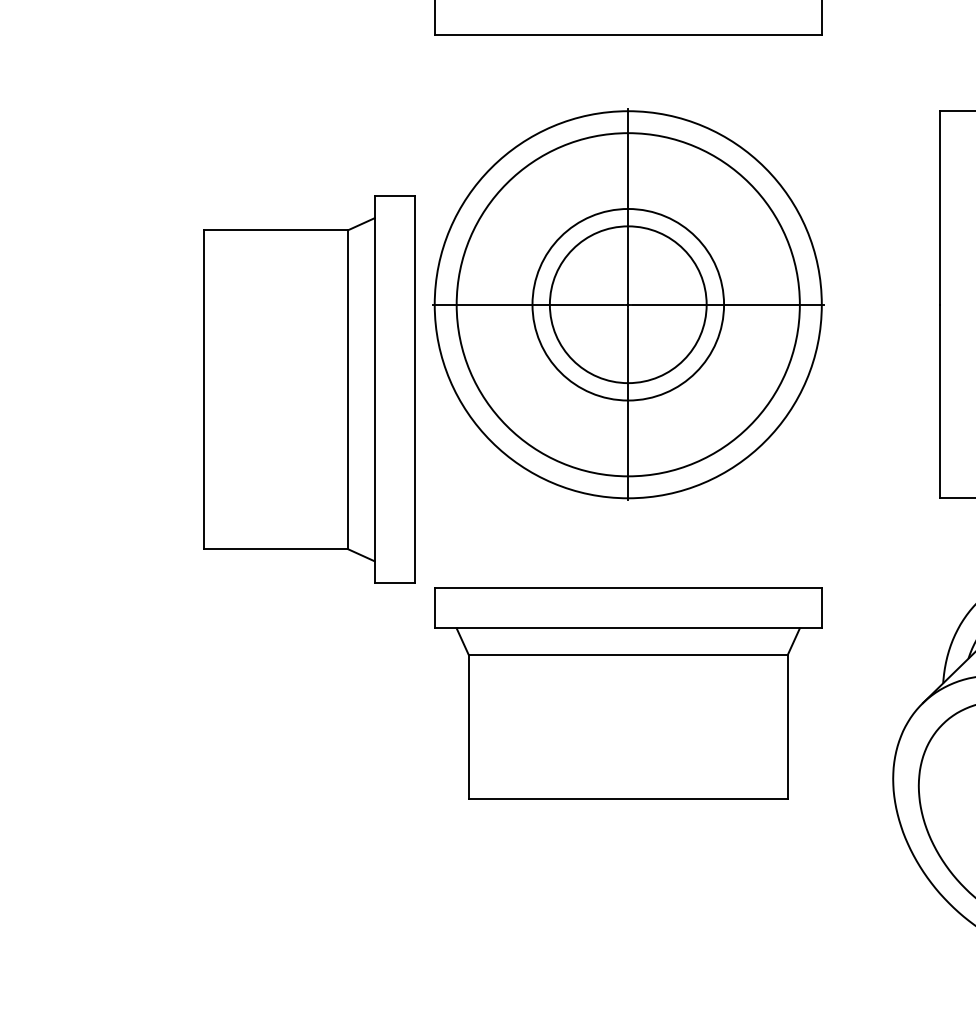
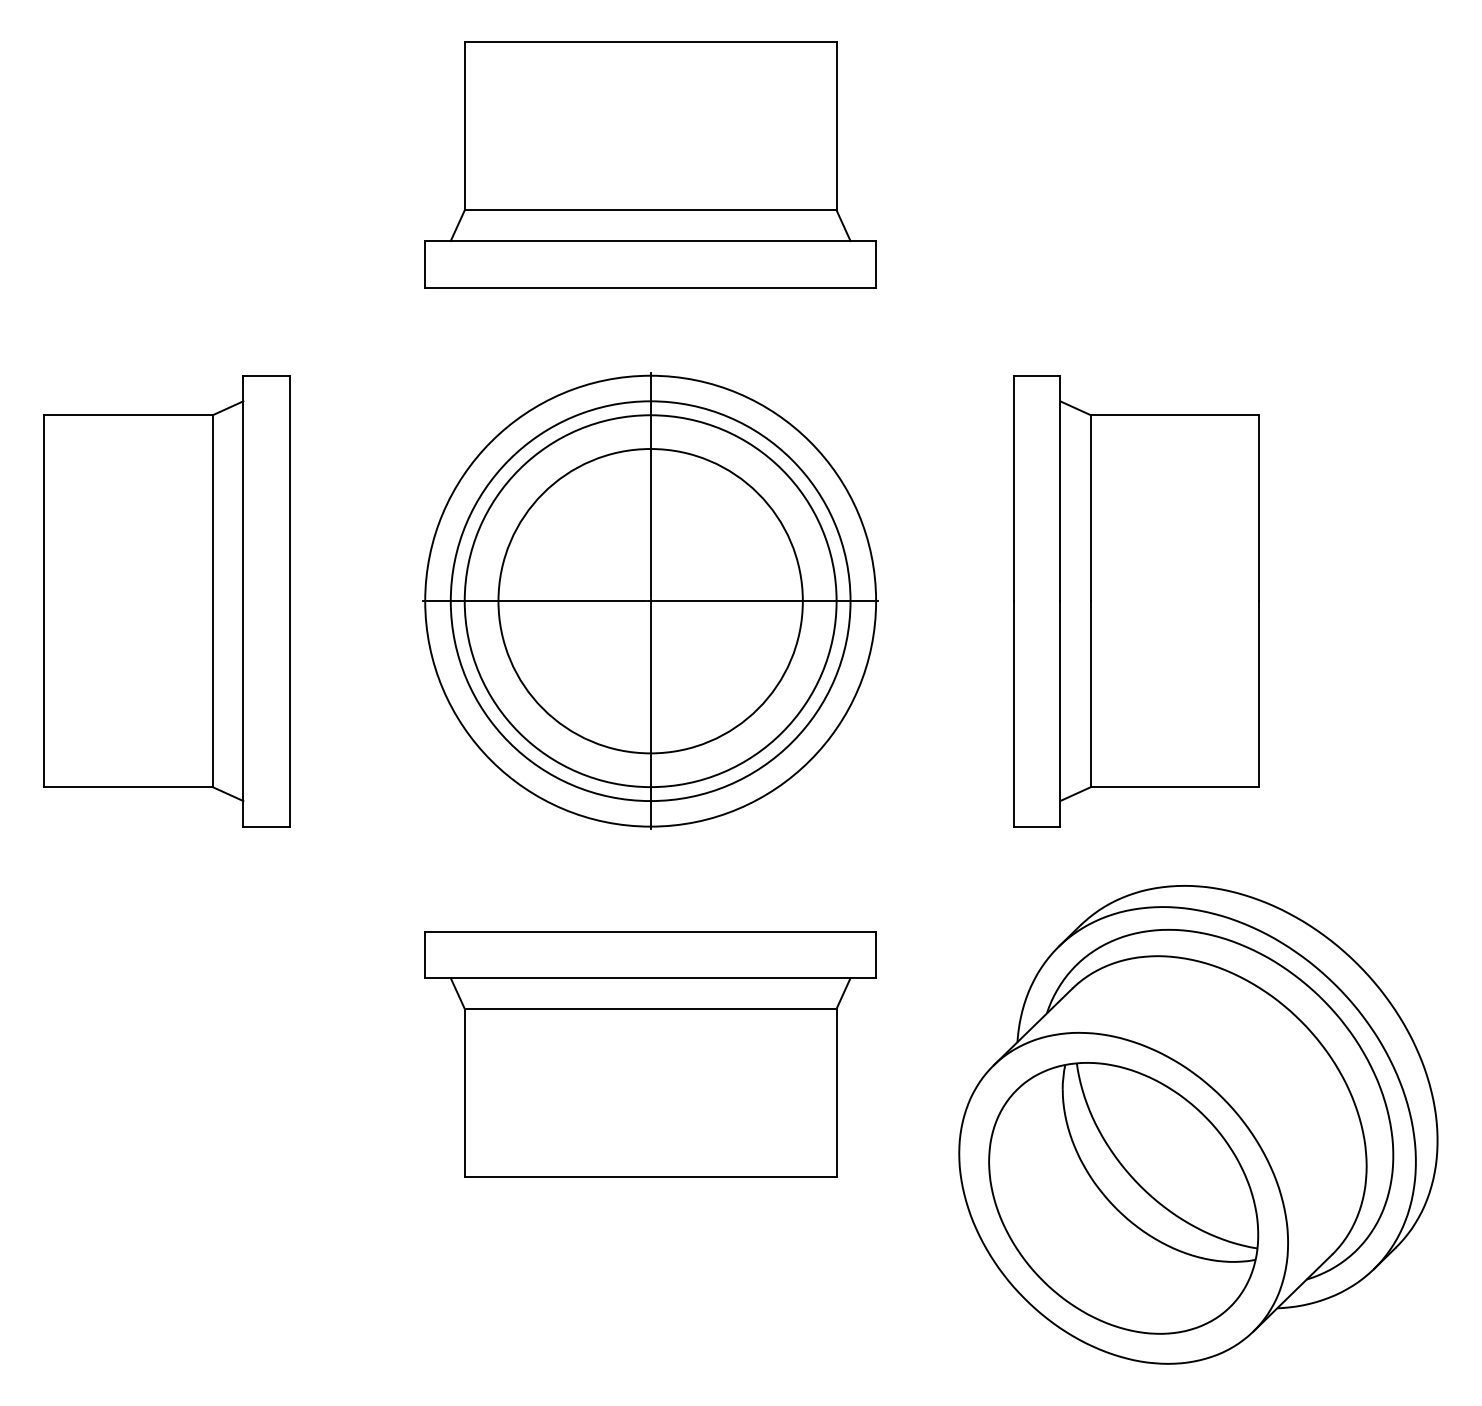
circle: (628, 305) -> (650, 601), size x1.67
circle: (628, 305) -> (650, 601), size x1.67
part: (308, 390) -> (166, 601), moved

